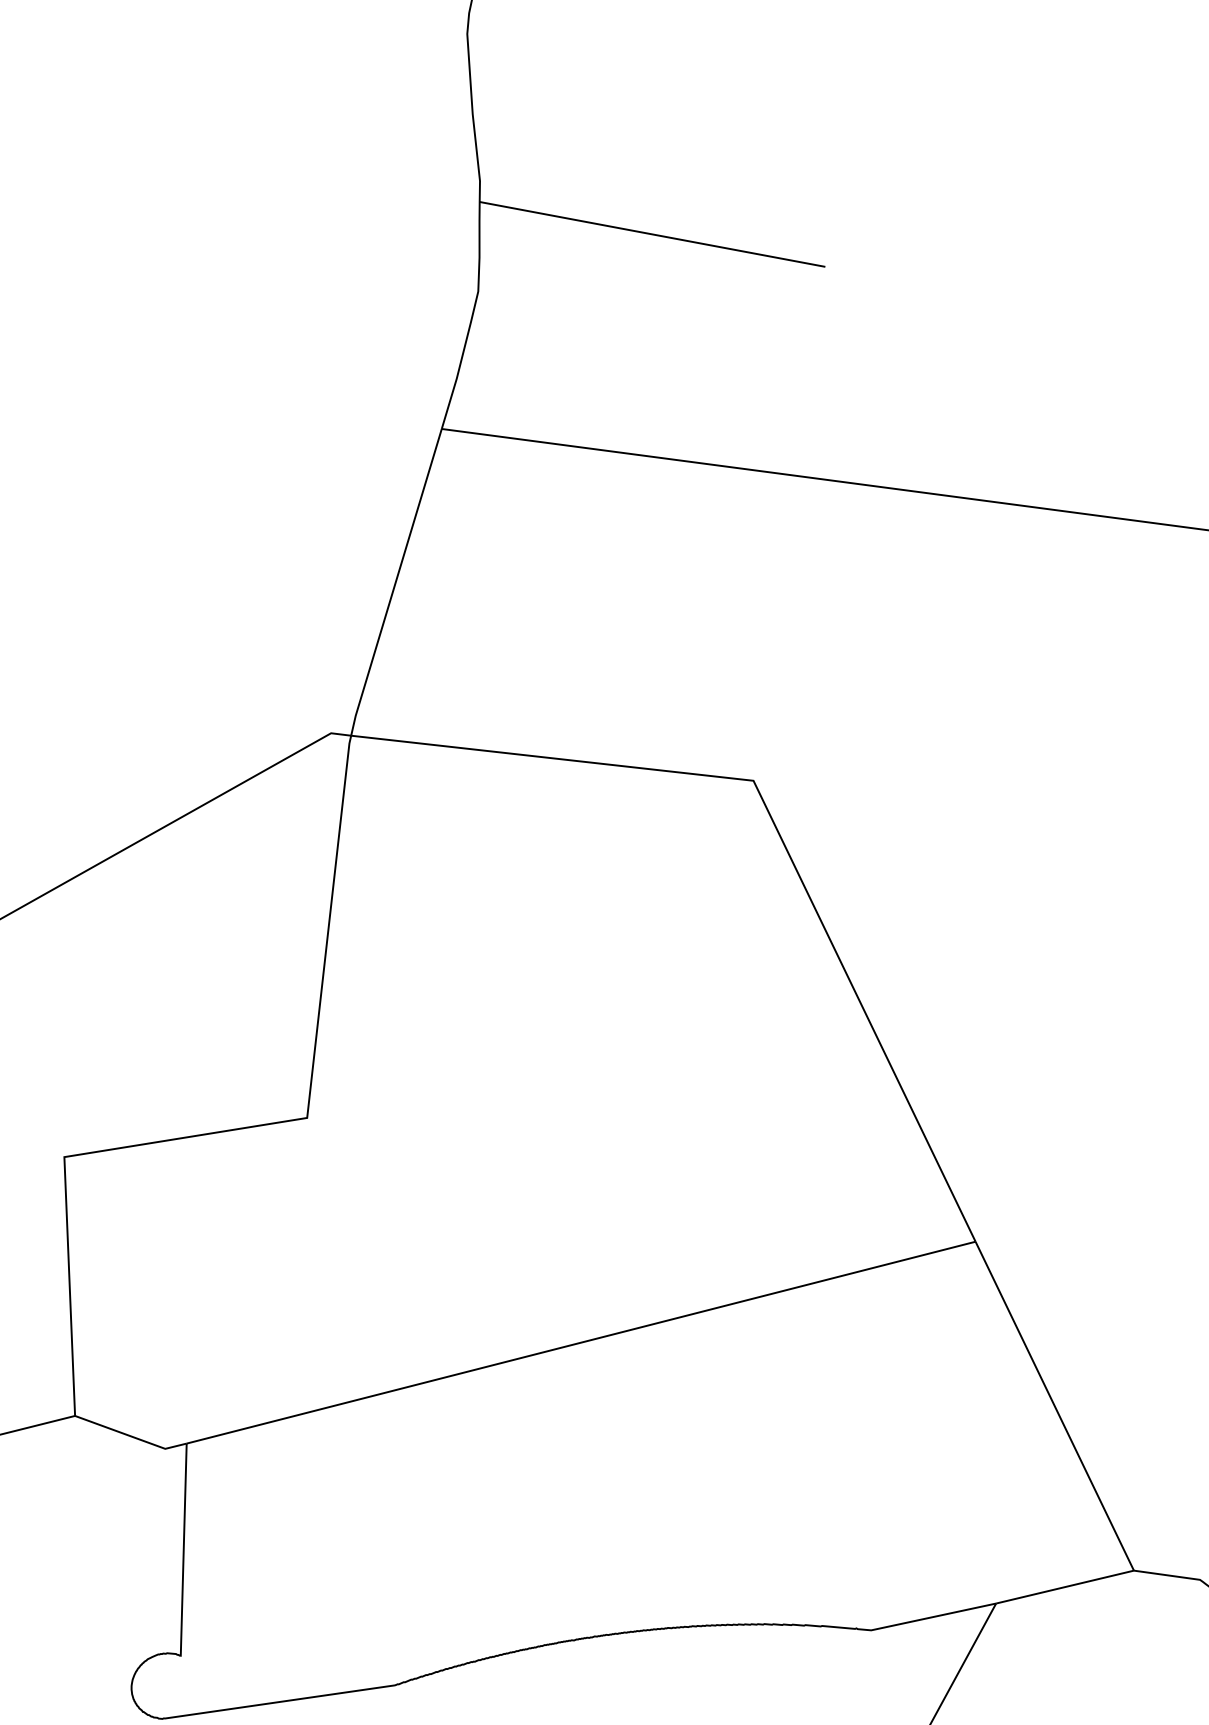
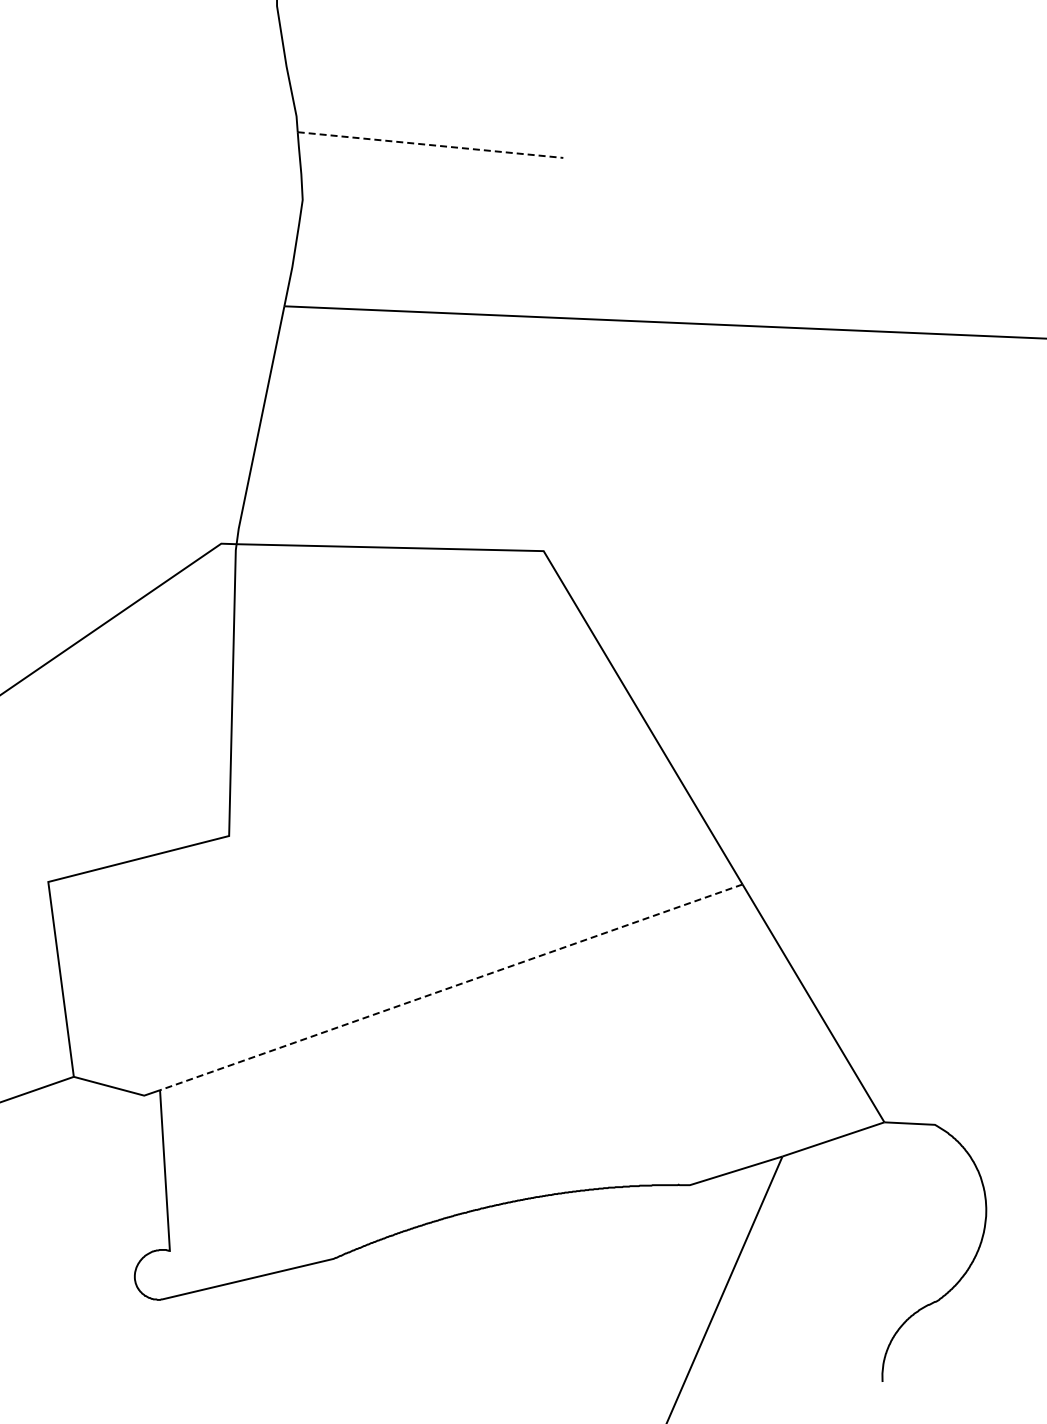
line: (653, 235) -> (431, 145), solid -> dashed
line: (581, 1342) -> (451, 987), solid -> dashed

